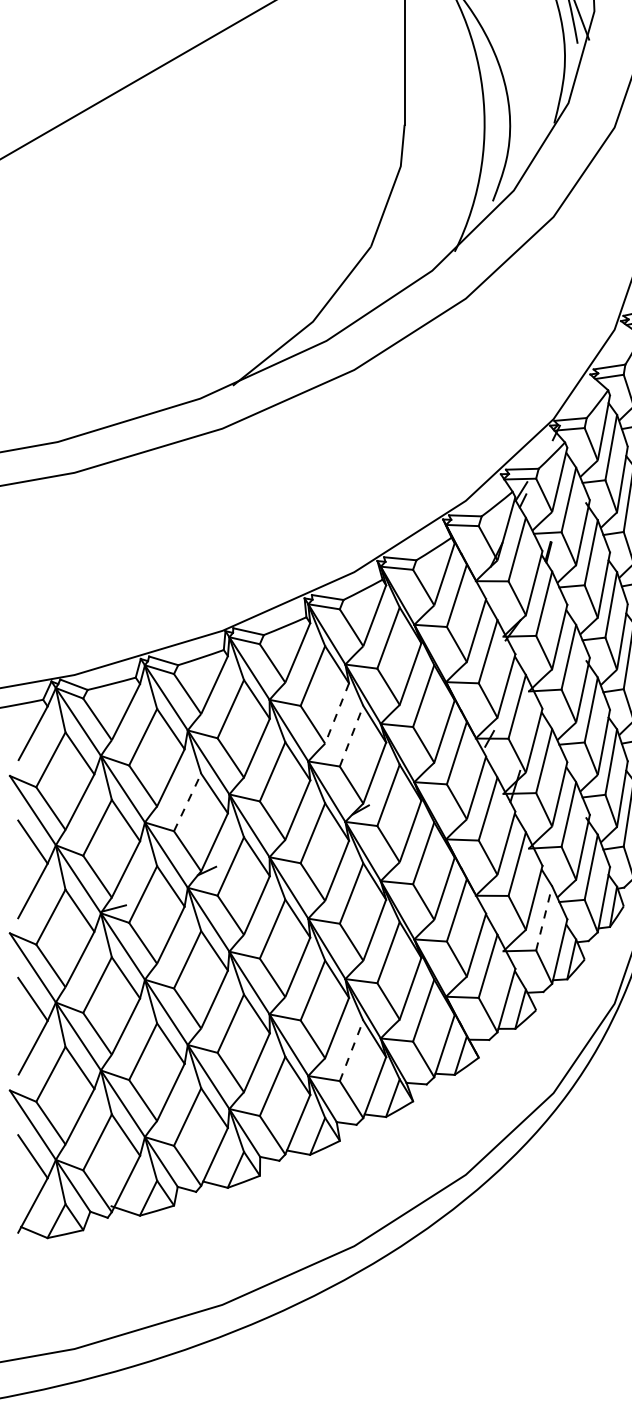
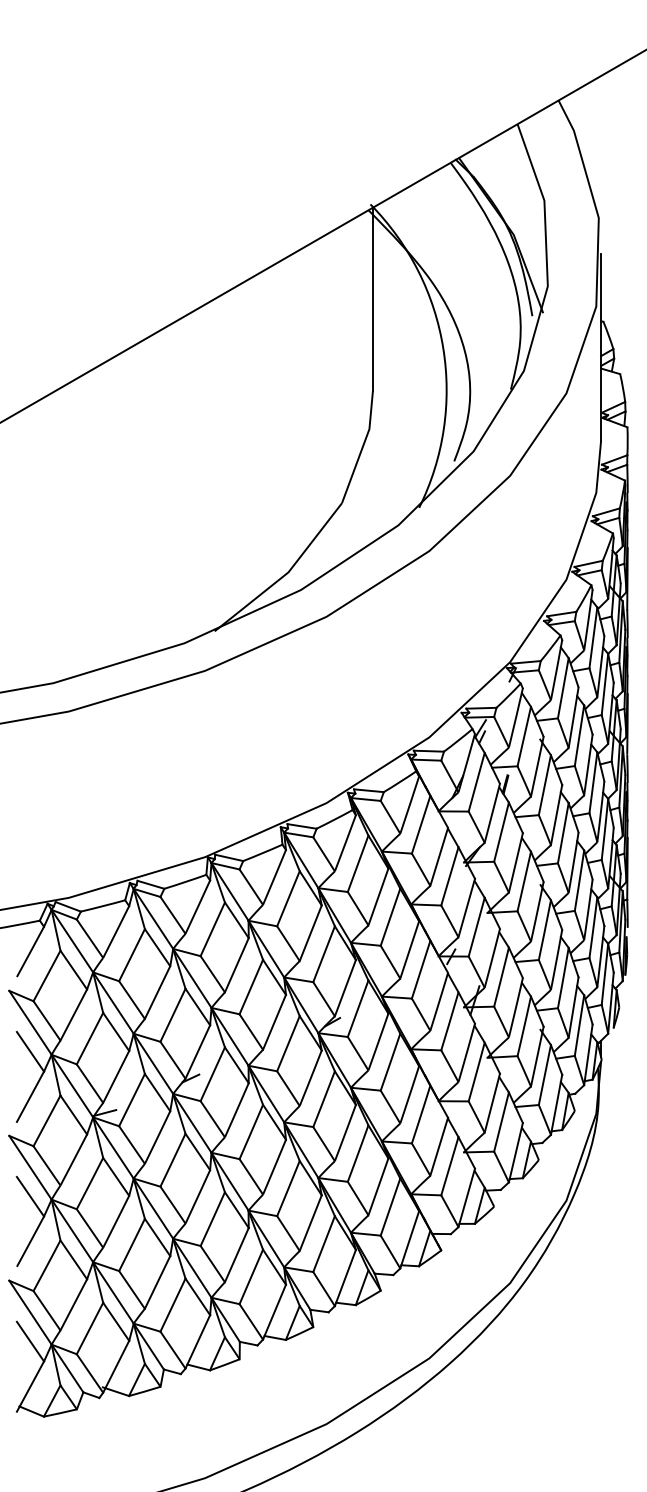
line: (336, 713) -> (310, 933), dashed -> solid
line: (352, 736) -> (324, 954), dashed -> solid
line: (188, 801) -> (173, 1014), dashed -> solid
line: (544, 917) -> (501, 1121), dashed -> solid
line: (352, 1051) -> (324, 1244), dashed -> solid

